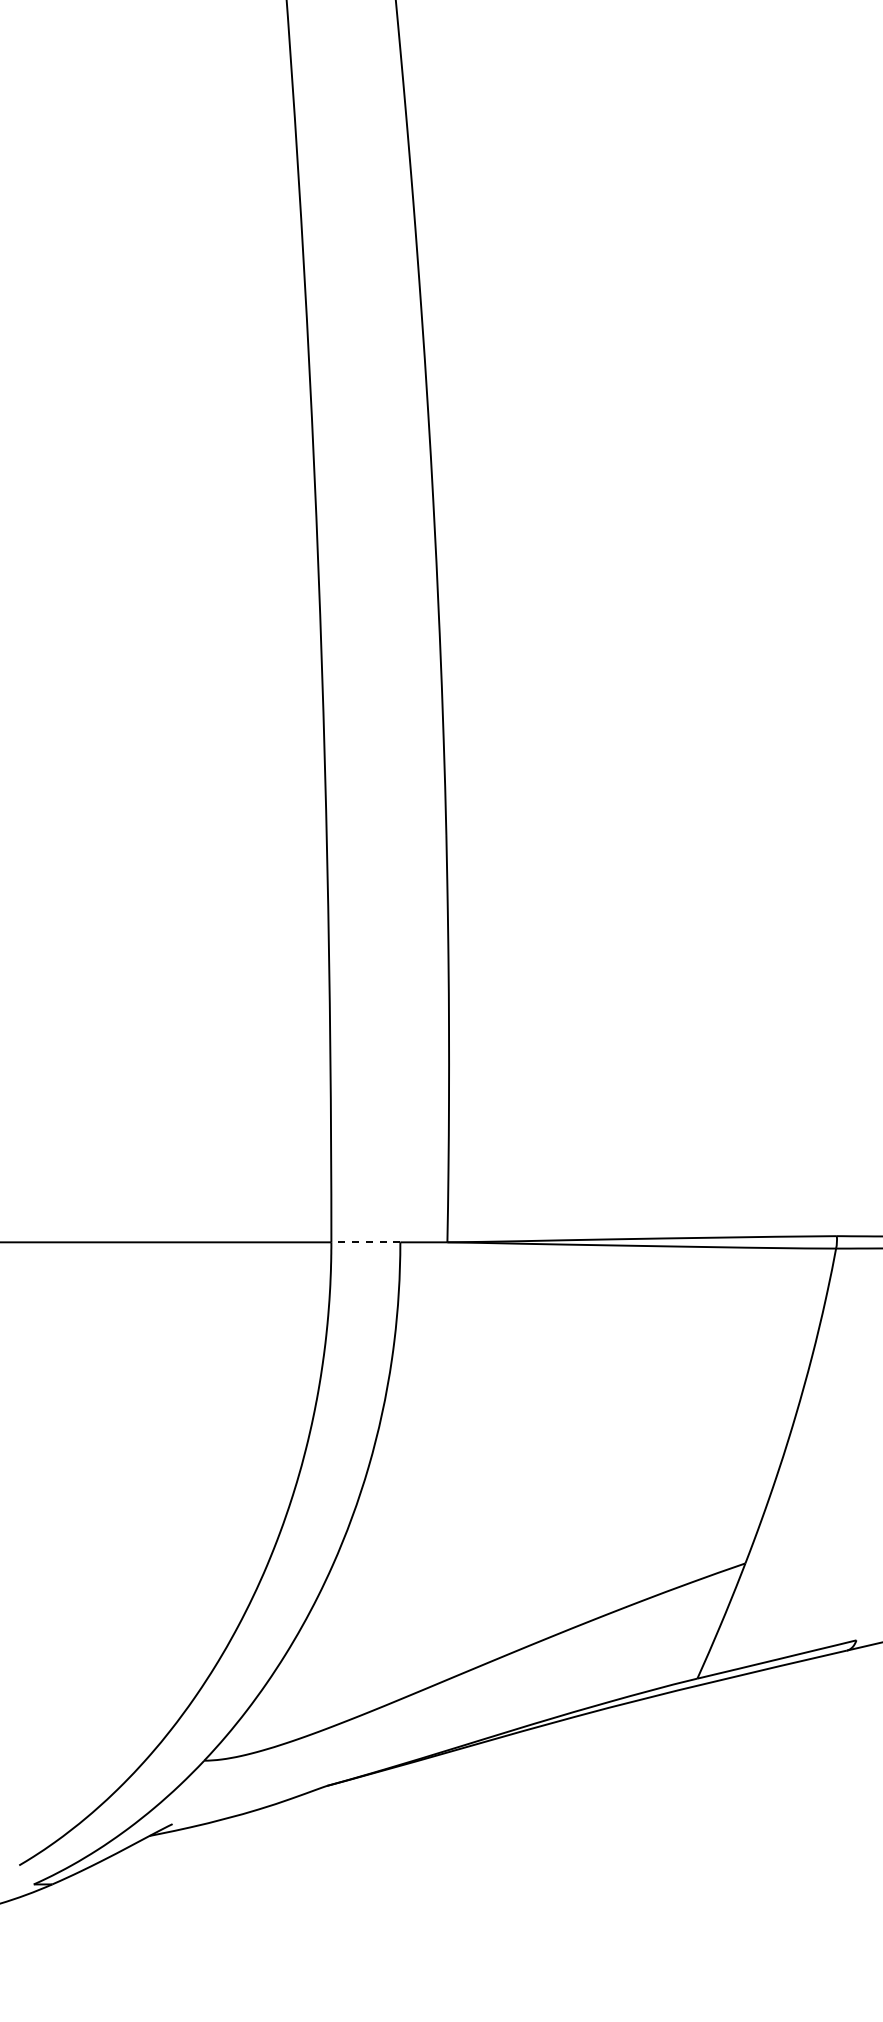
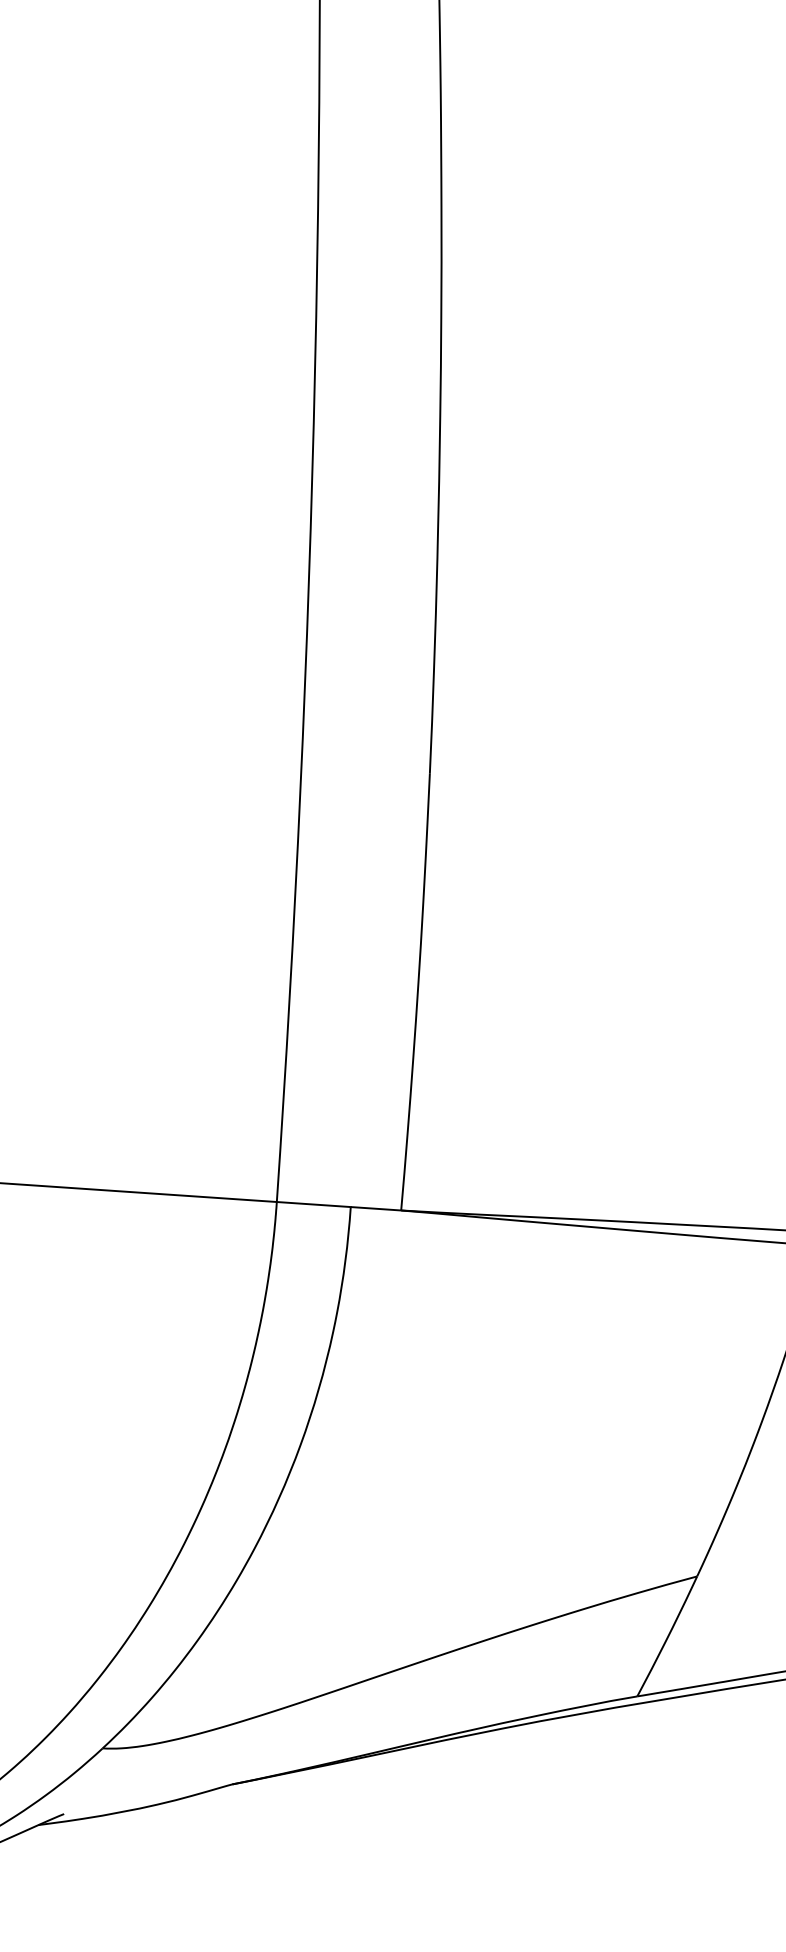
line: (365, 1242) -> (313, 1204), dashed -> solid

